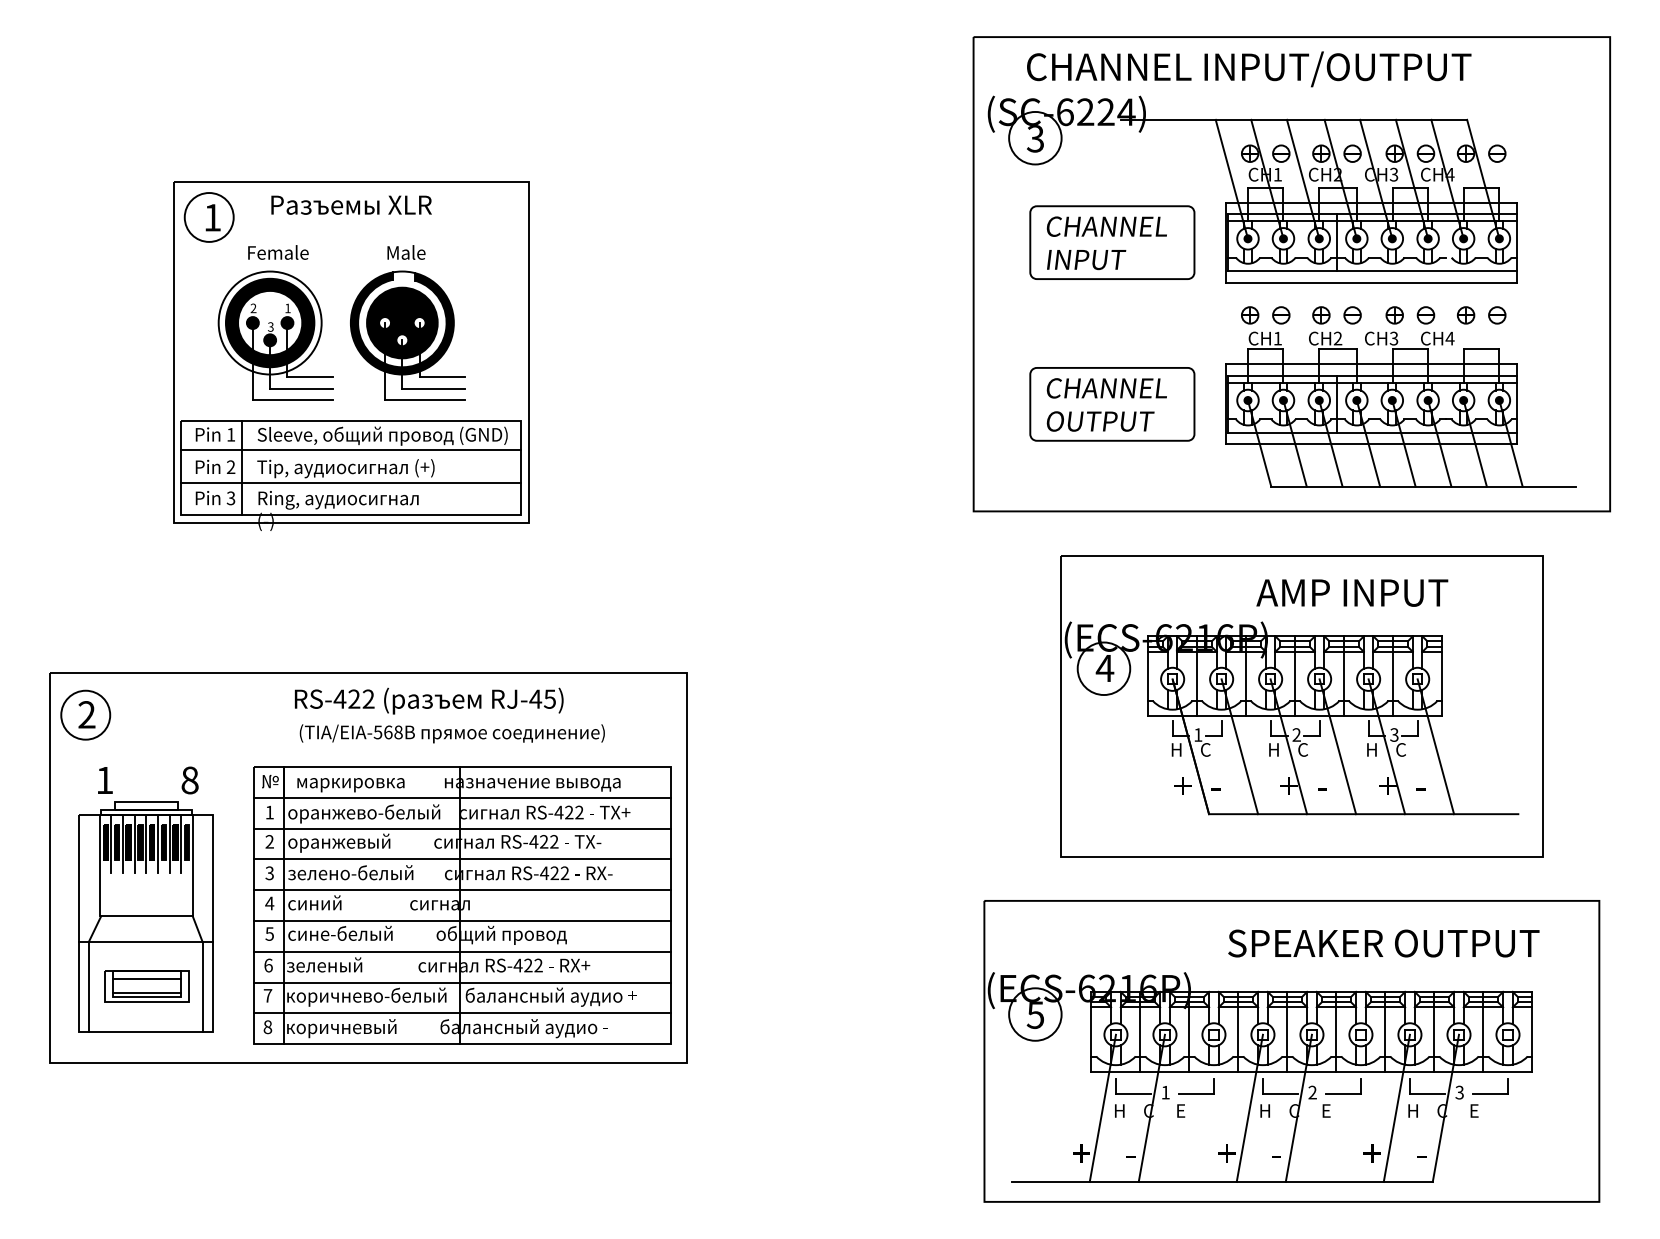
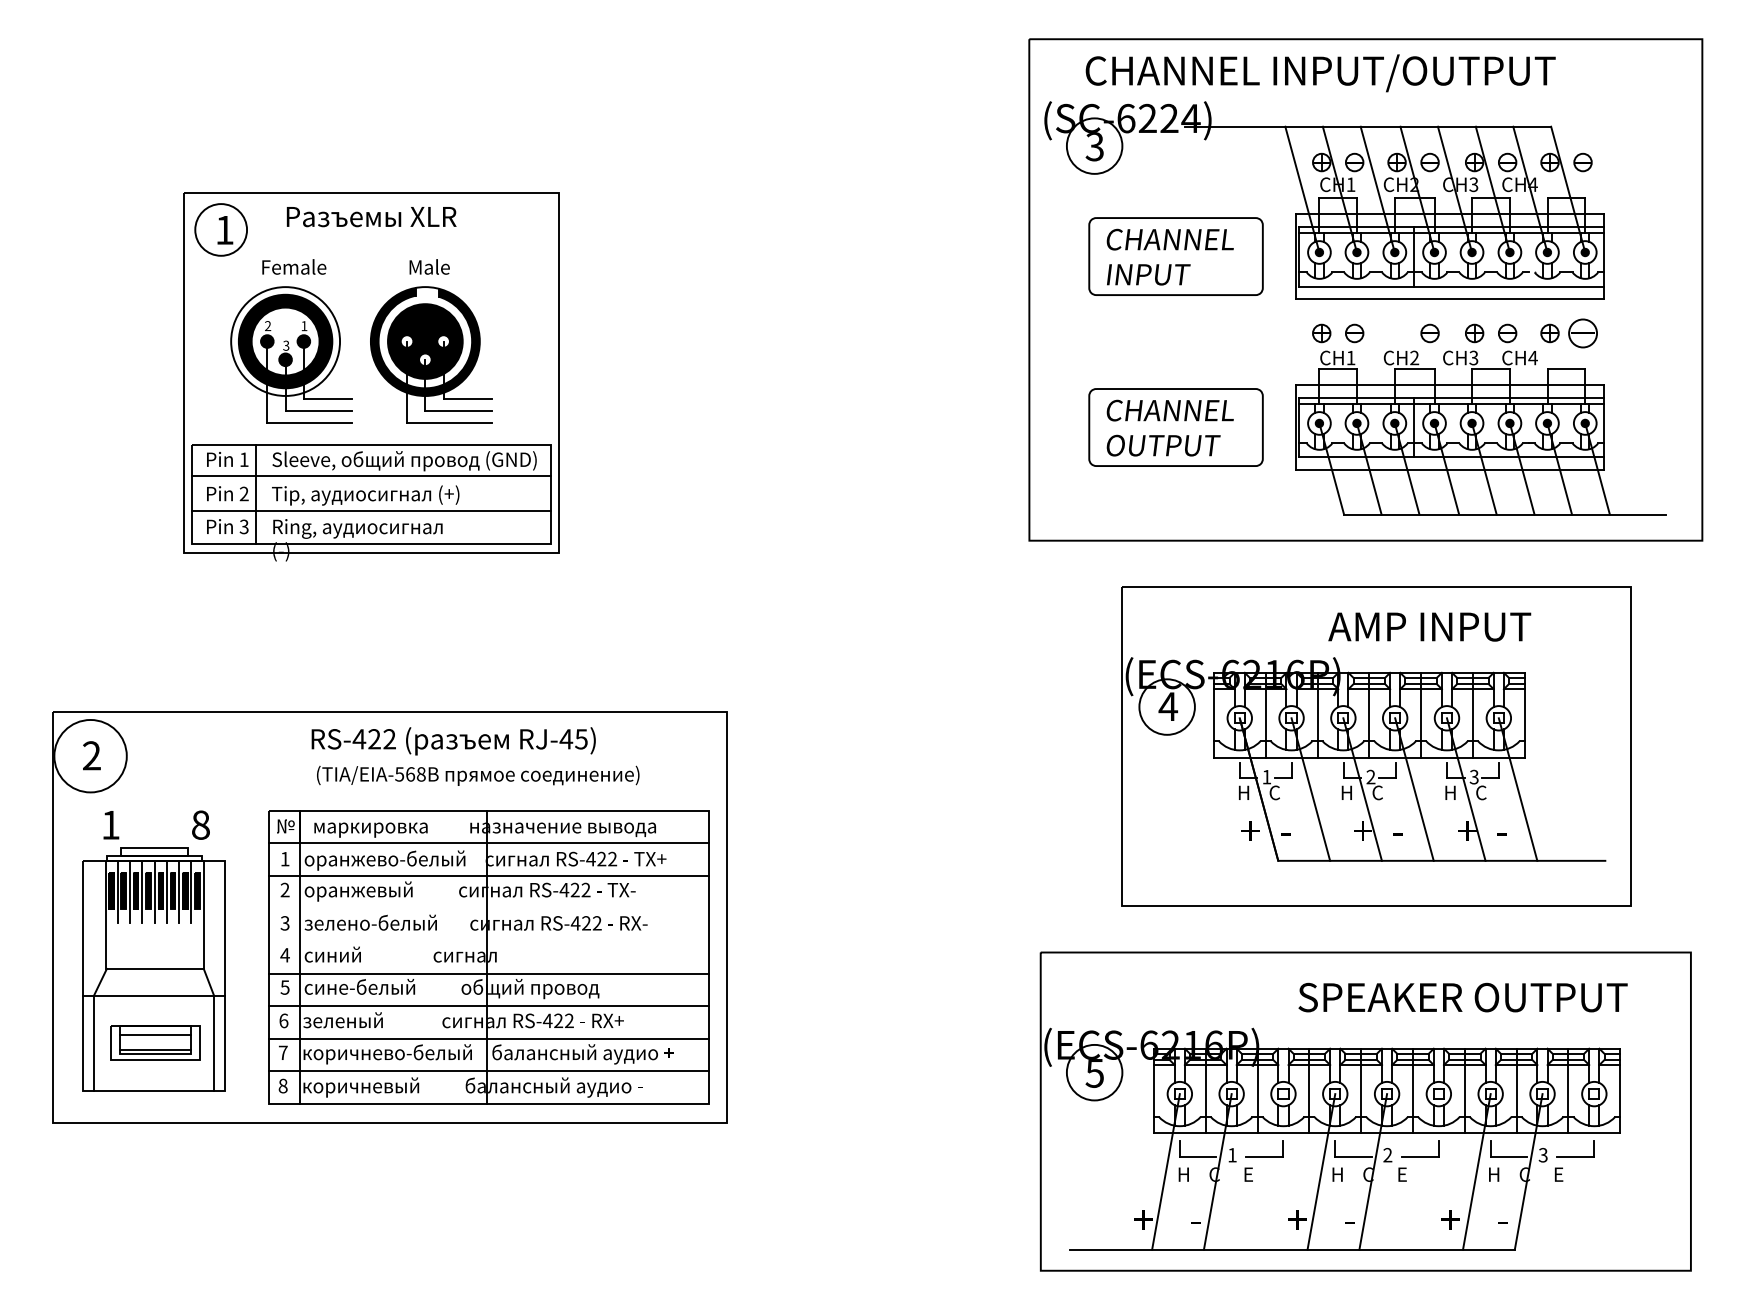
part: (1320, 315) -> (1396, 333), removed
part: (1496, 315) -> (1582, 333), size x1.6
circle: (85, 715) -> (90, 756), size x1.4
line: (462, 859) -> (488, 908), removed
line: (462, 890) -> (488, 941), removed

